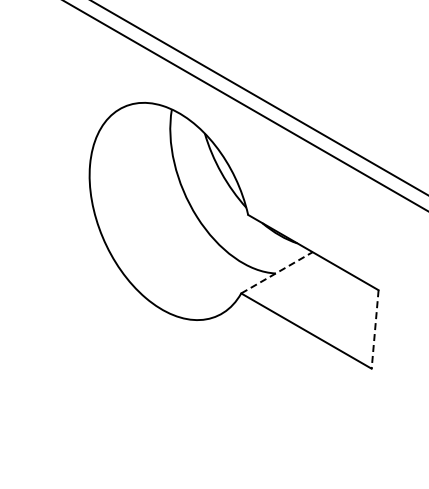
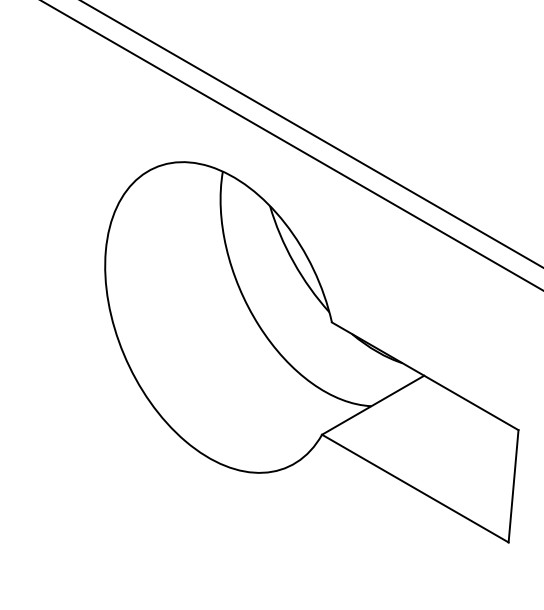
line: (277, 272) -> (373, 404), dashed -> solid
line: (375, 329) -> (514, 486), dashed -> solid

